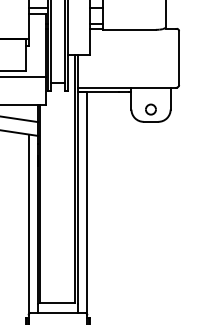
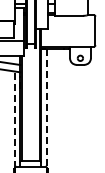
line: (87, 205) -> (46, 109), solid -> dashed
line: (29, 224) -> (15, 119), solid -> dashed

